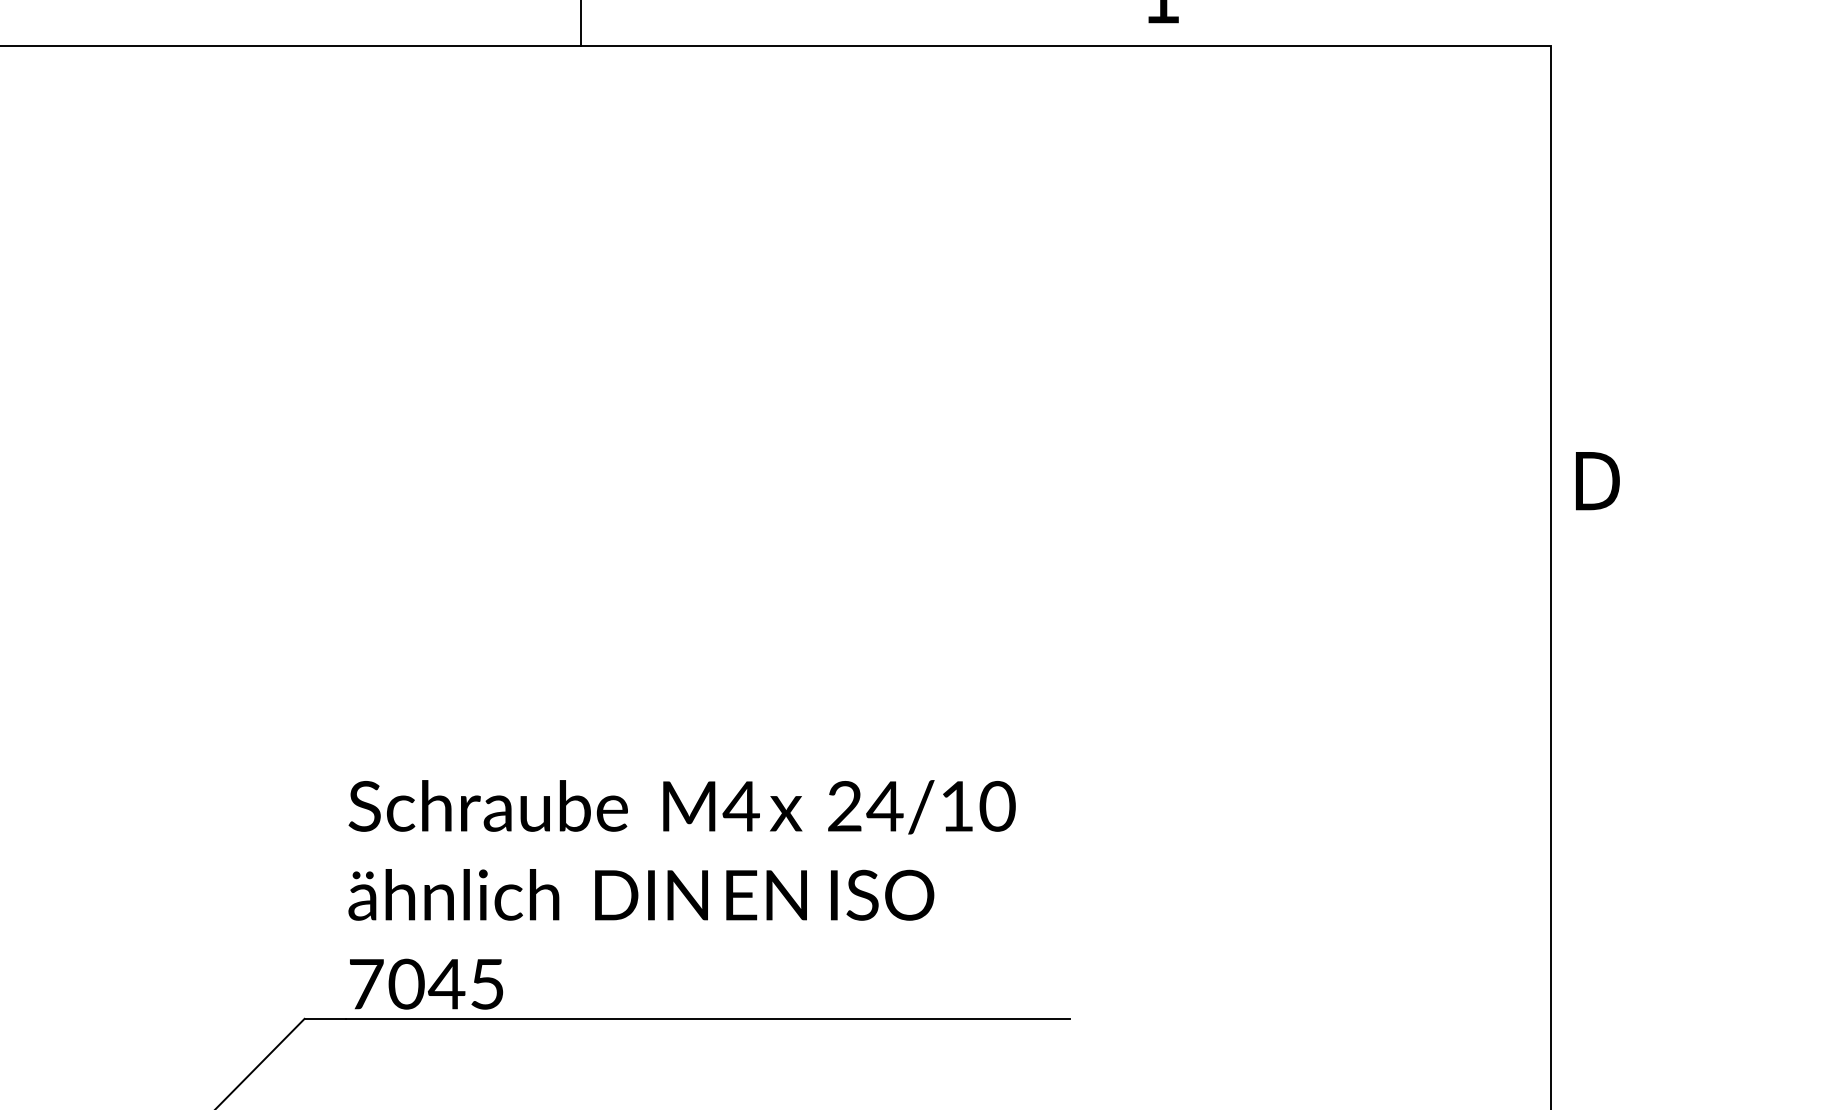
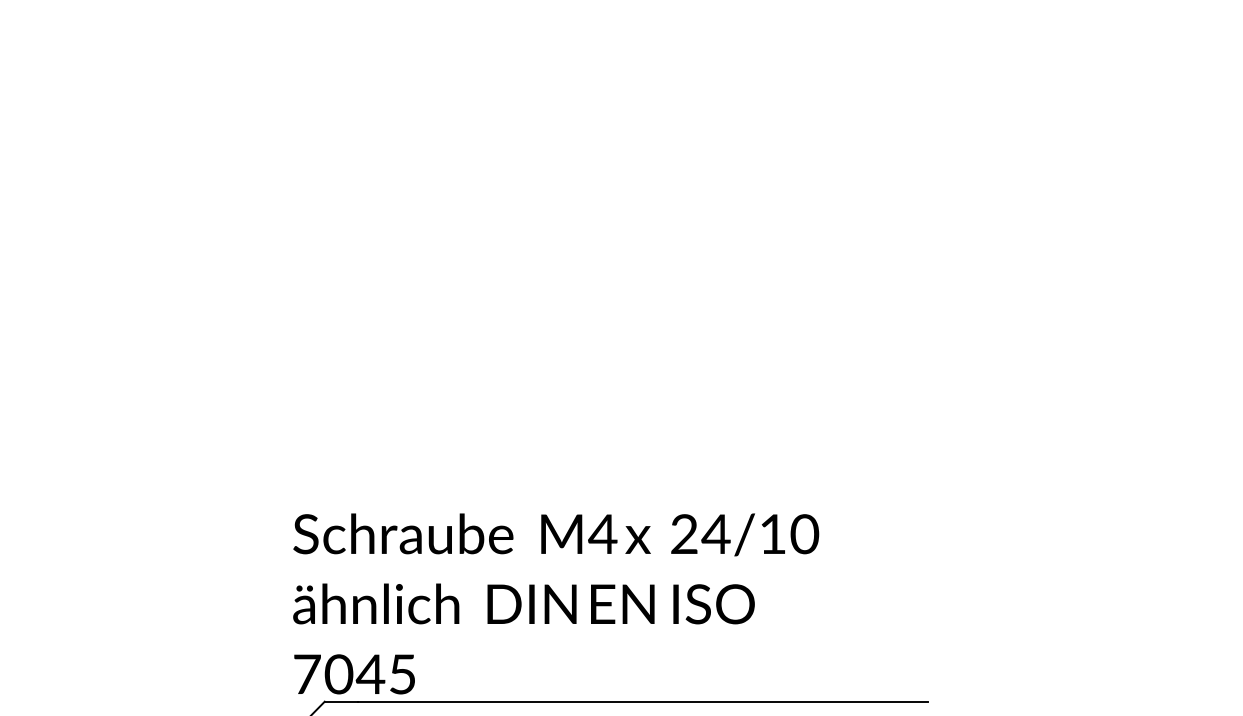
text: (681, 894) -> (555, 603), moved

